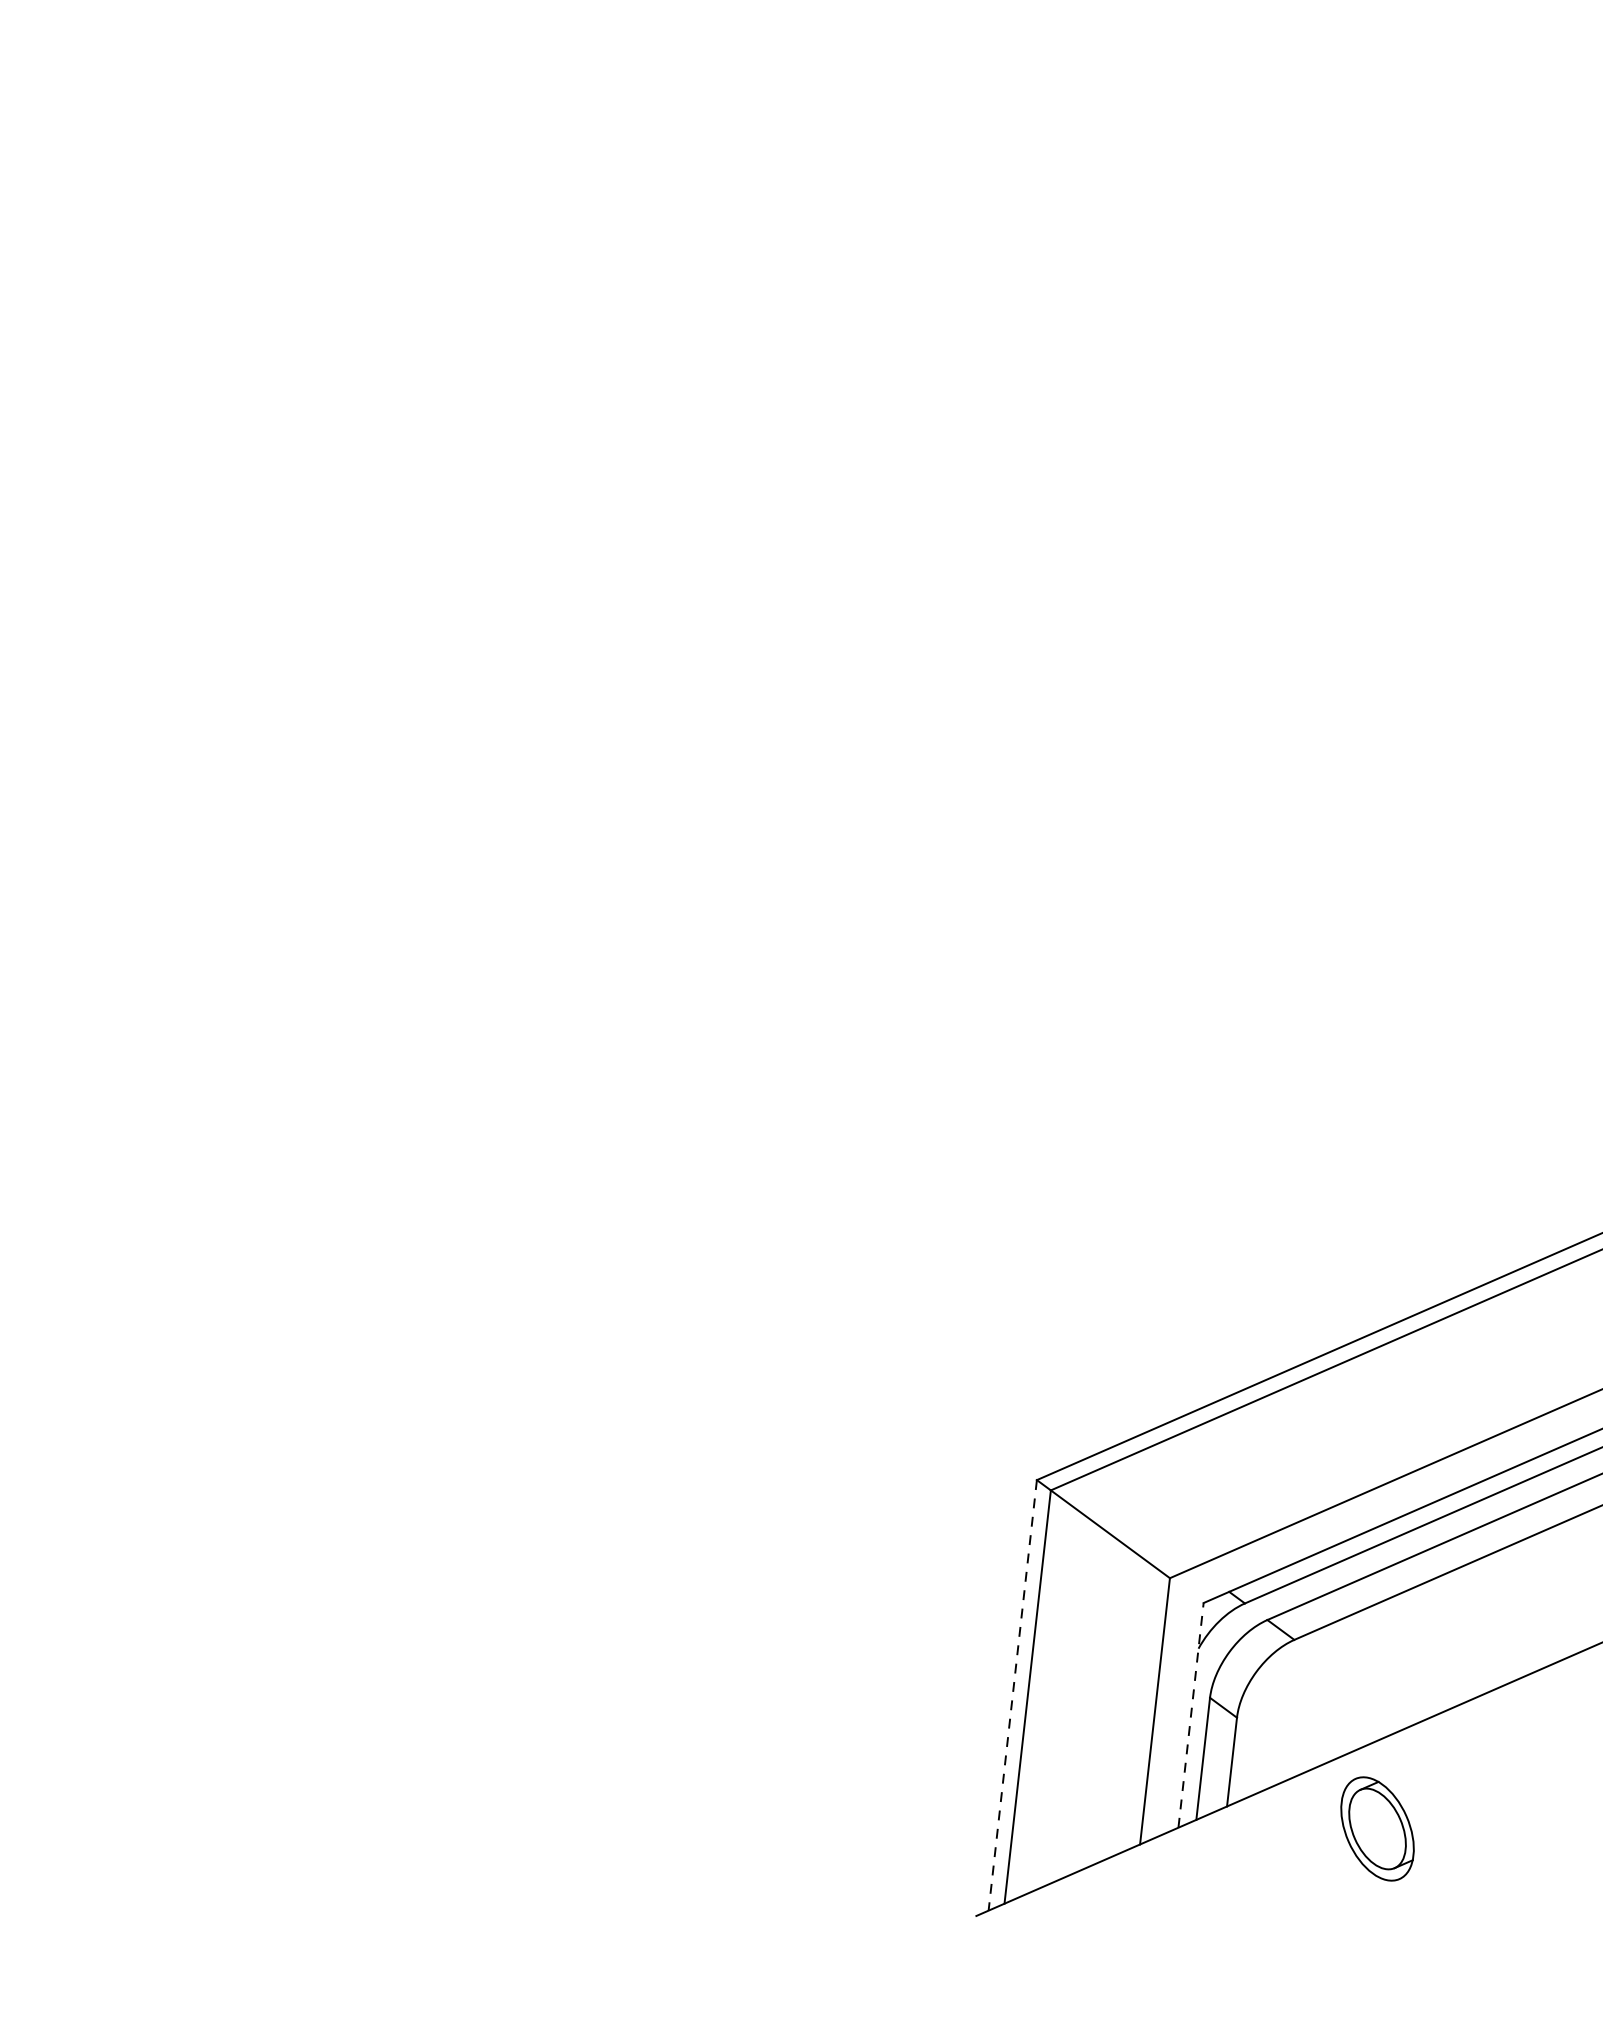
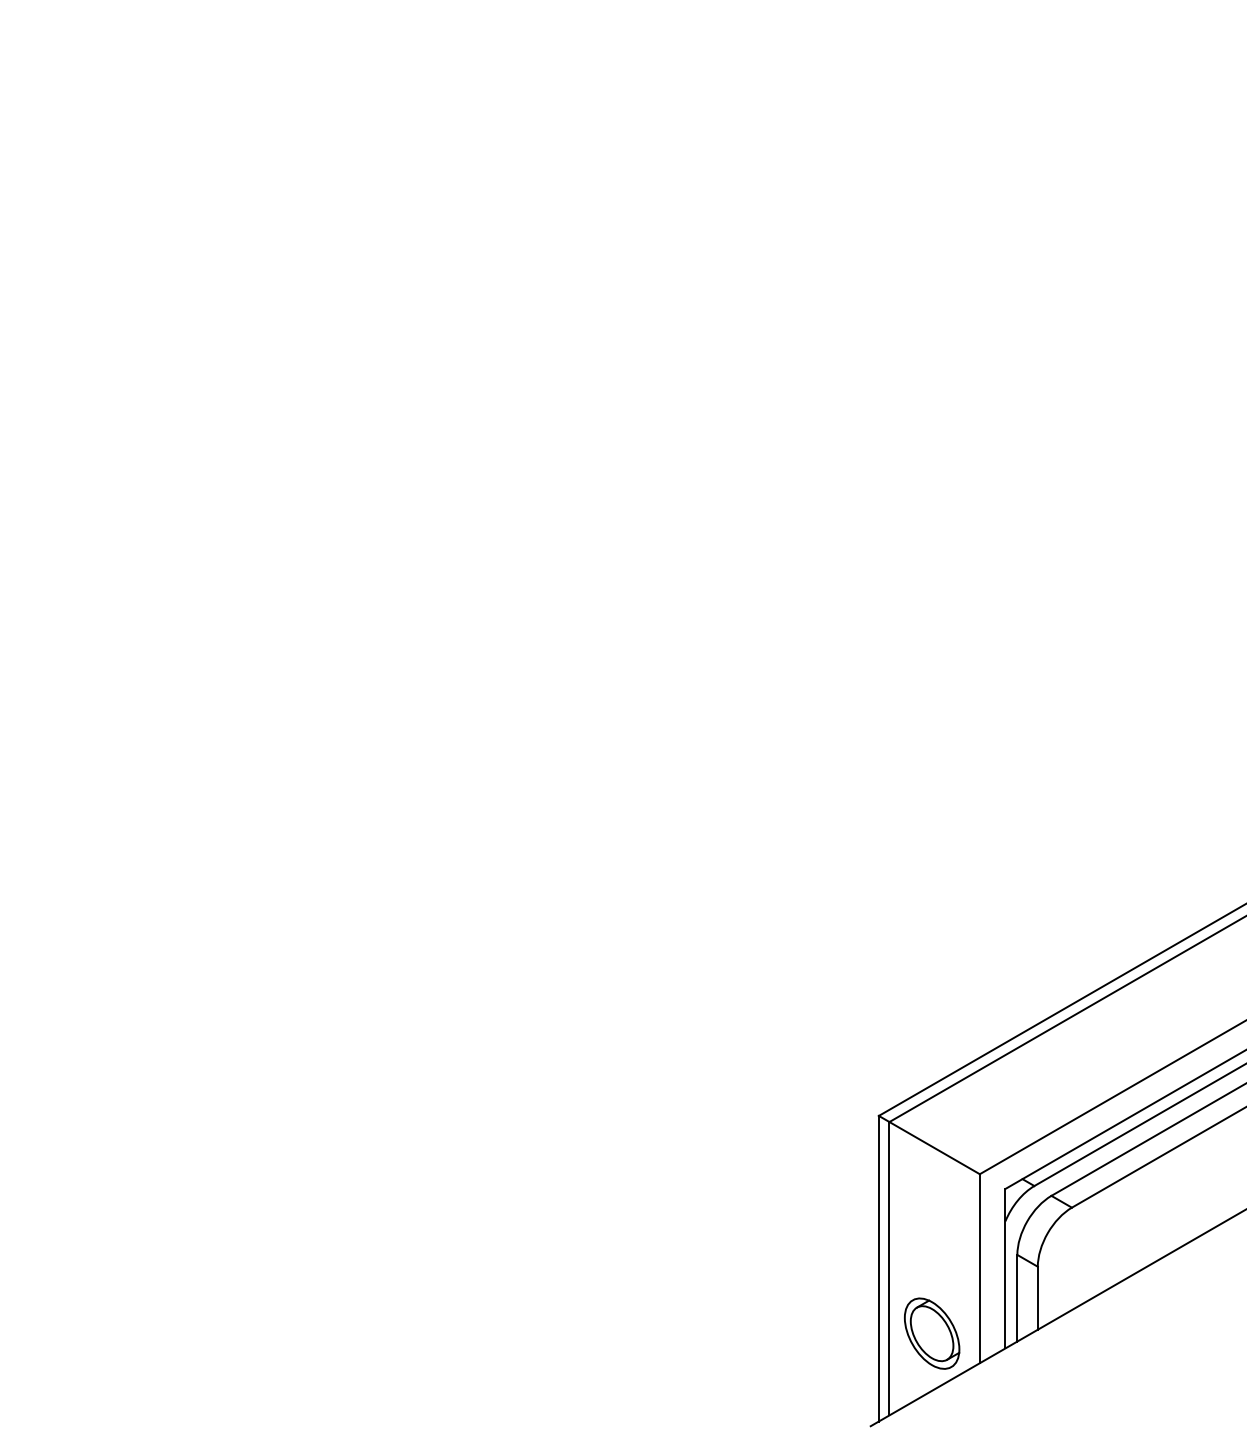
line: (1012, 1695) -> (878, 1268), dashed -> solid
line: (1191, 1715) -> (1005, 1268), dashed -> solid
part: (1378, 1828) -> (932, 1333), moved

